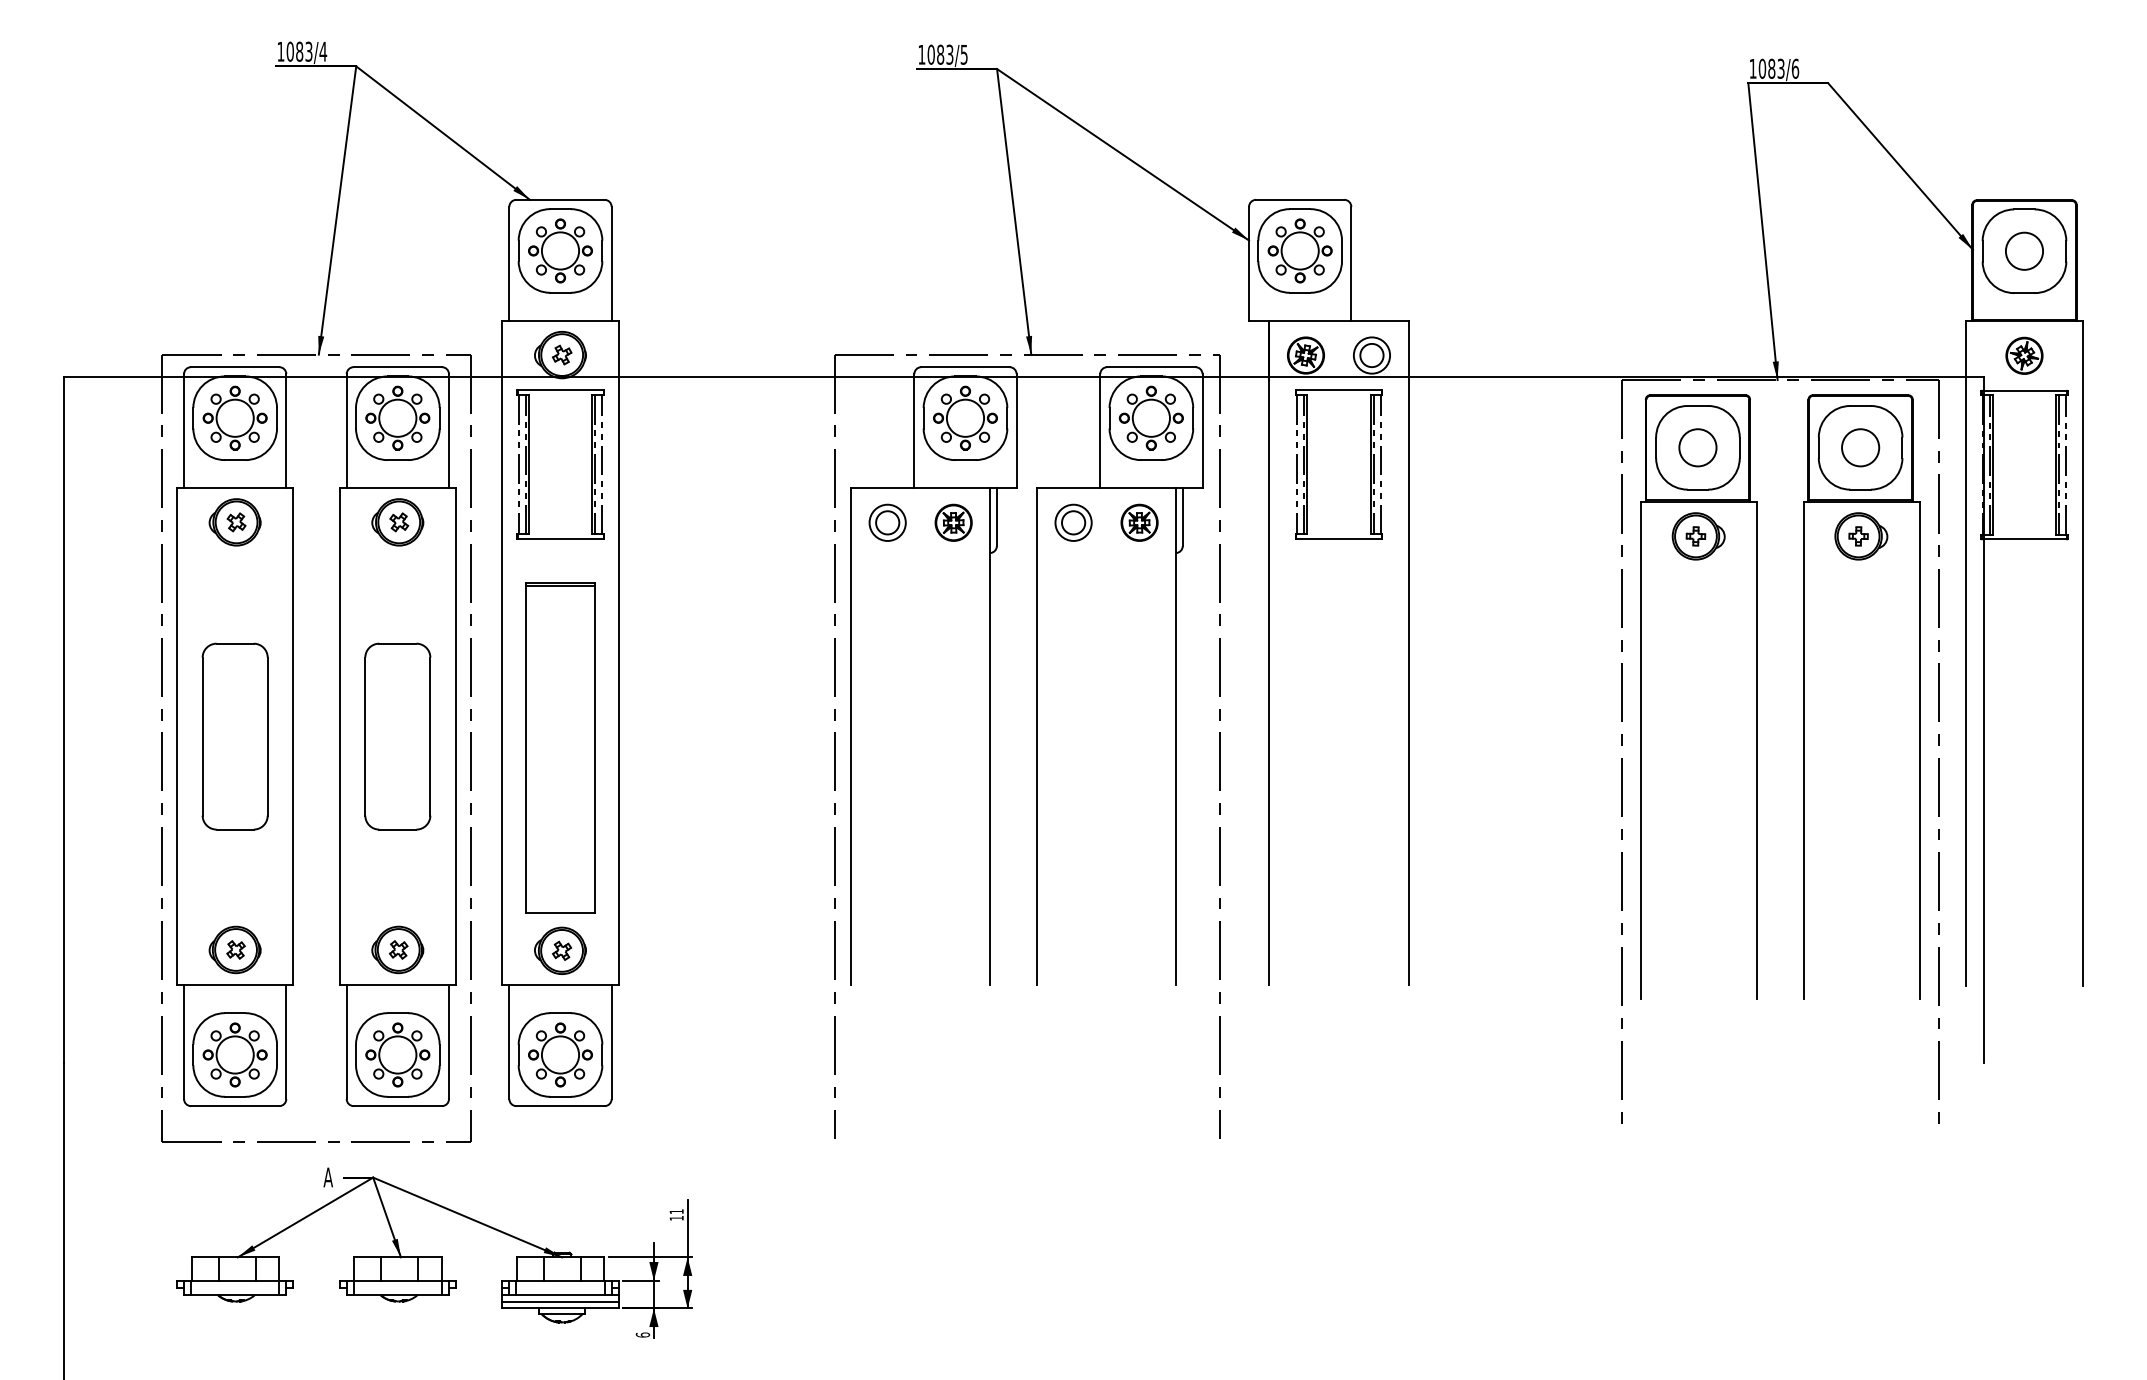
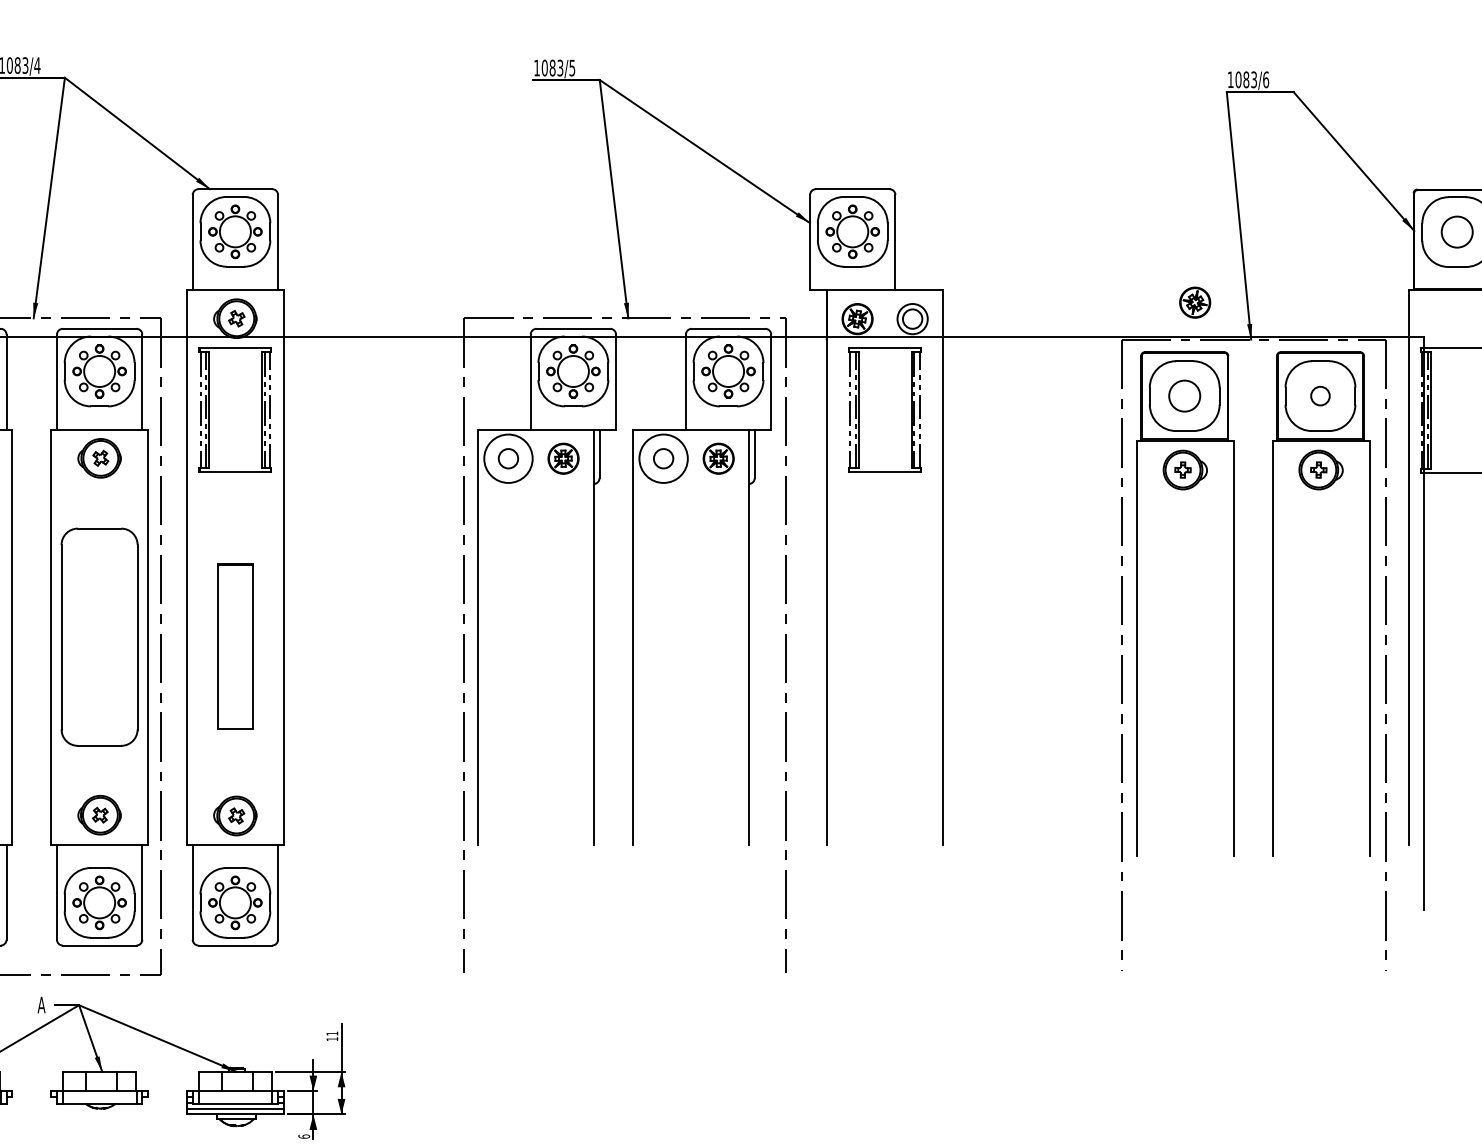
part: (2024, 355) -> (1195, 302), moved
circle: (1860, 447) -> (1320, 395), size x0.6
circle: (887, 522) -> (508, 458), size x1.6
circle: (1073, 522) -> (663, 458), size x1.6
part: (397, 736) -> (99, 637), size x1.4
part: (560, 747) -> (235, 646), size x0.6

